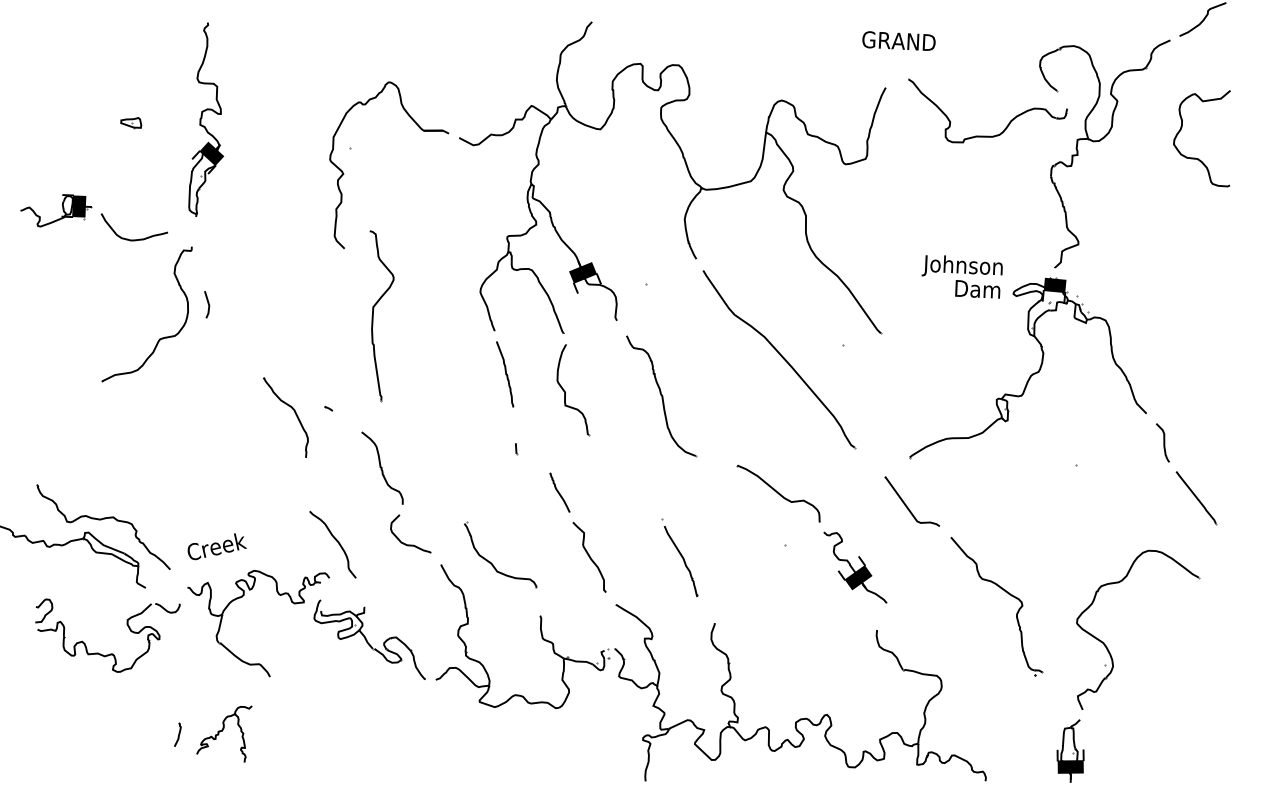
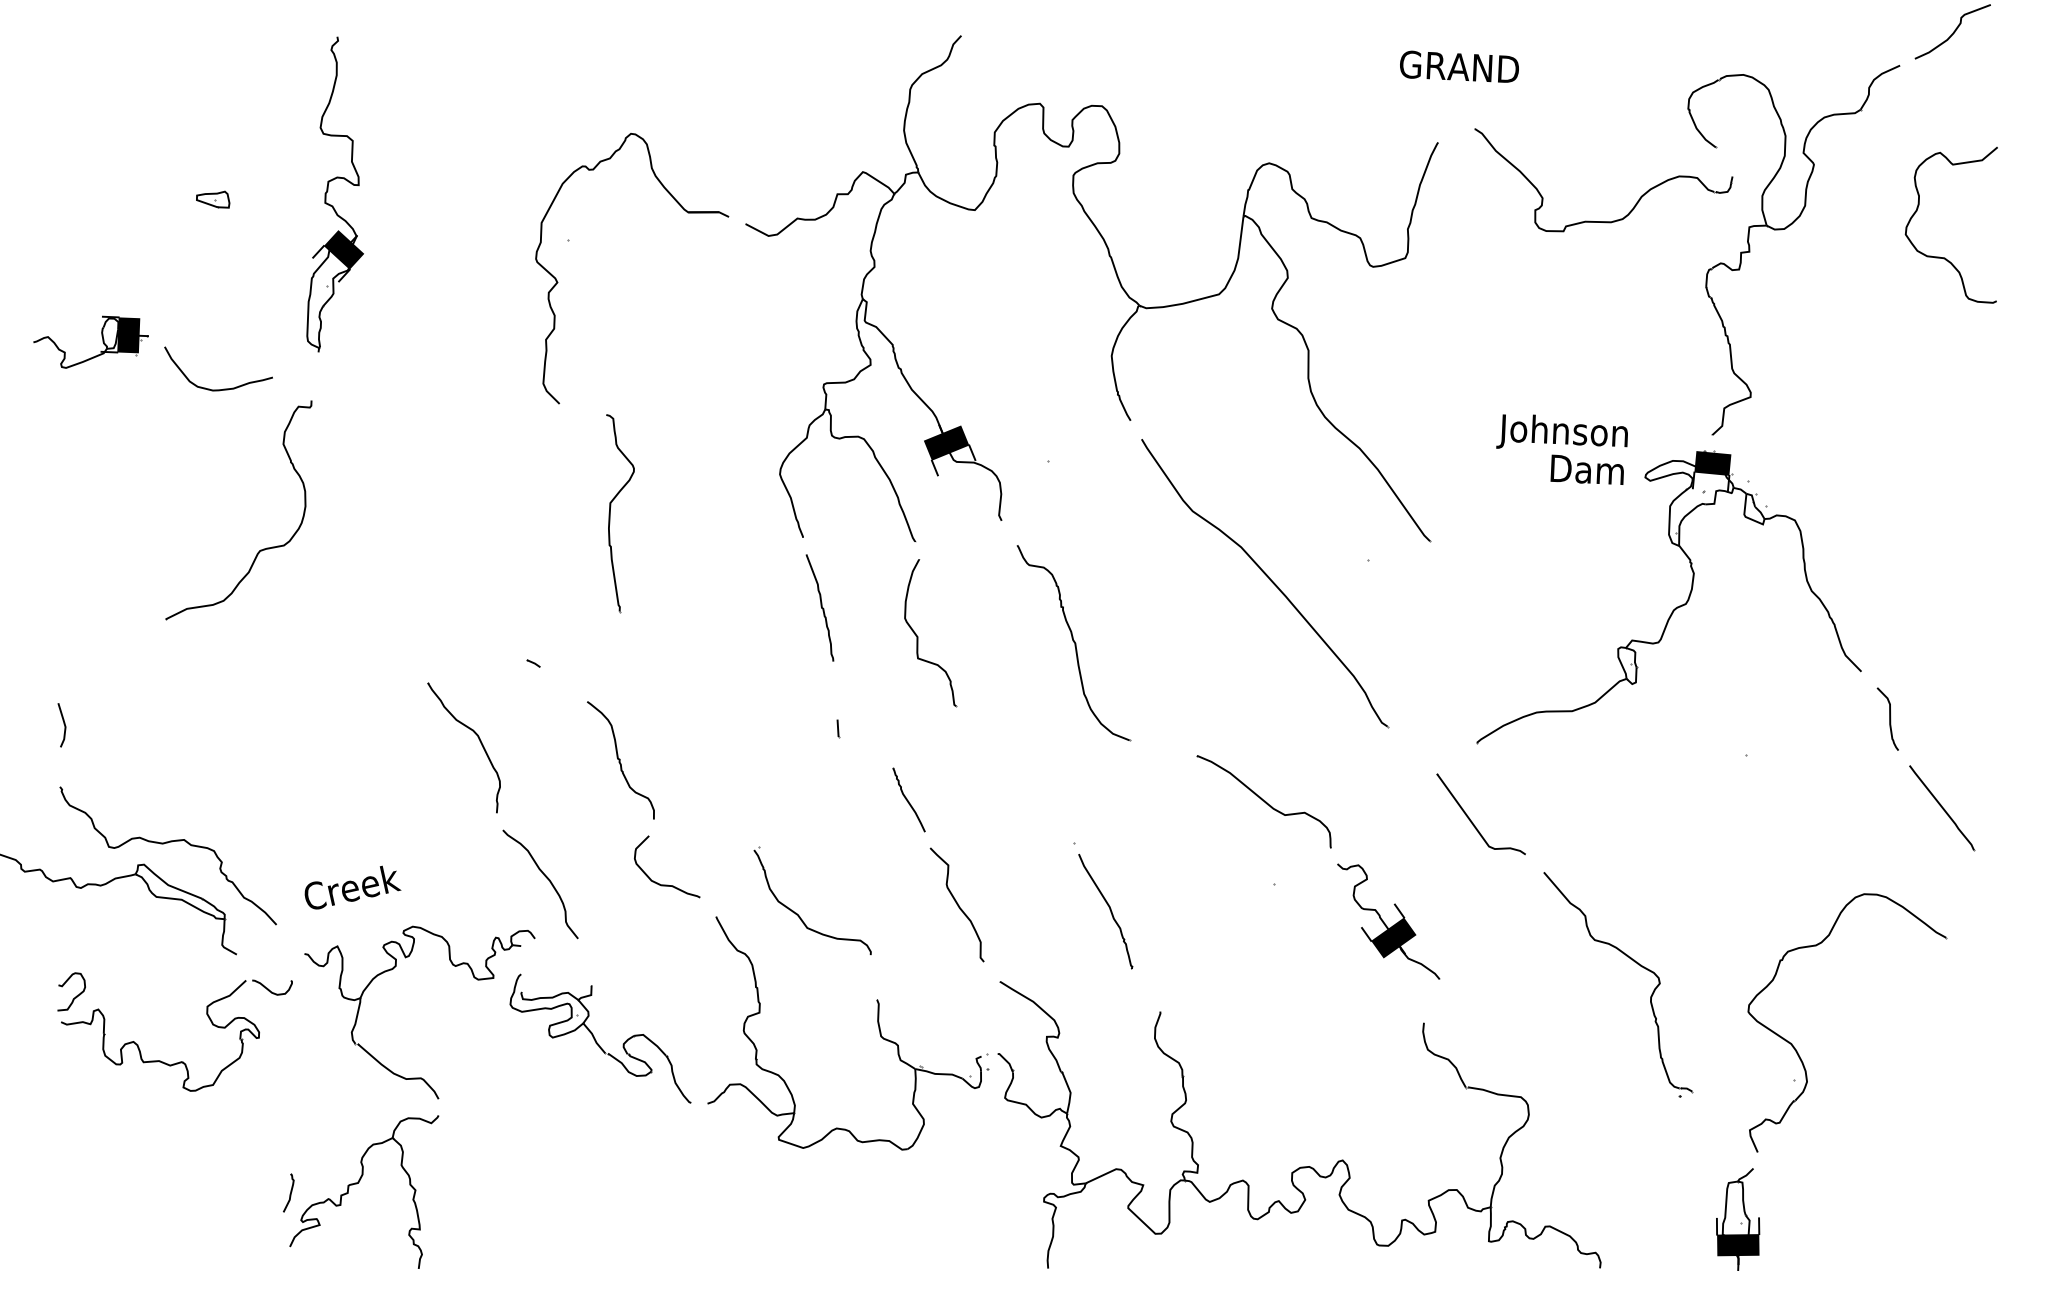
line: (207, 303) -> (62, 723), moved
part: (382, 316) -> (621, 513), size x0.71
part: (295, 415) -> (479, 744), moved
part: (224, 733) -> (364, 1190), size x1.67

